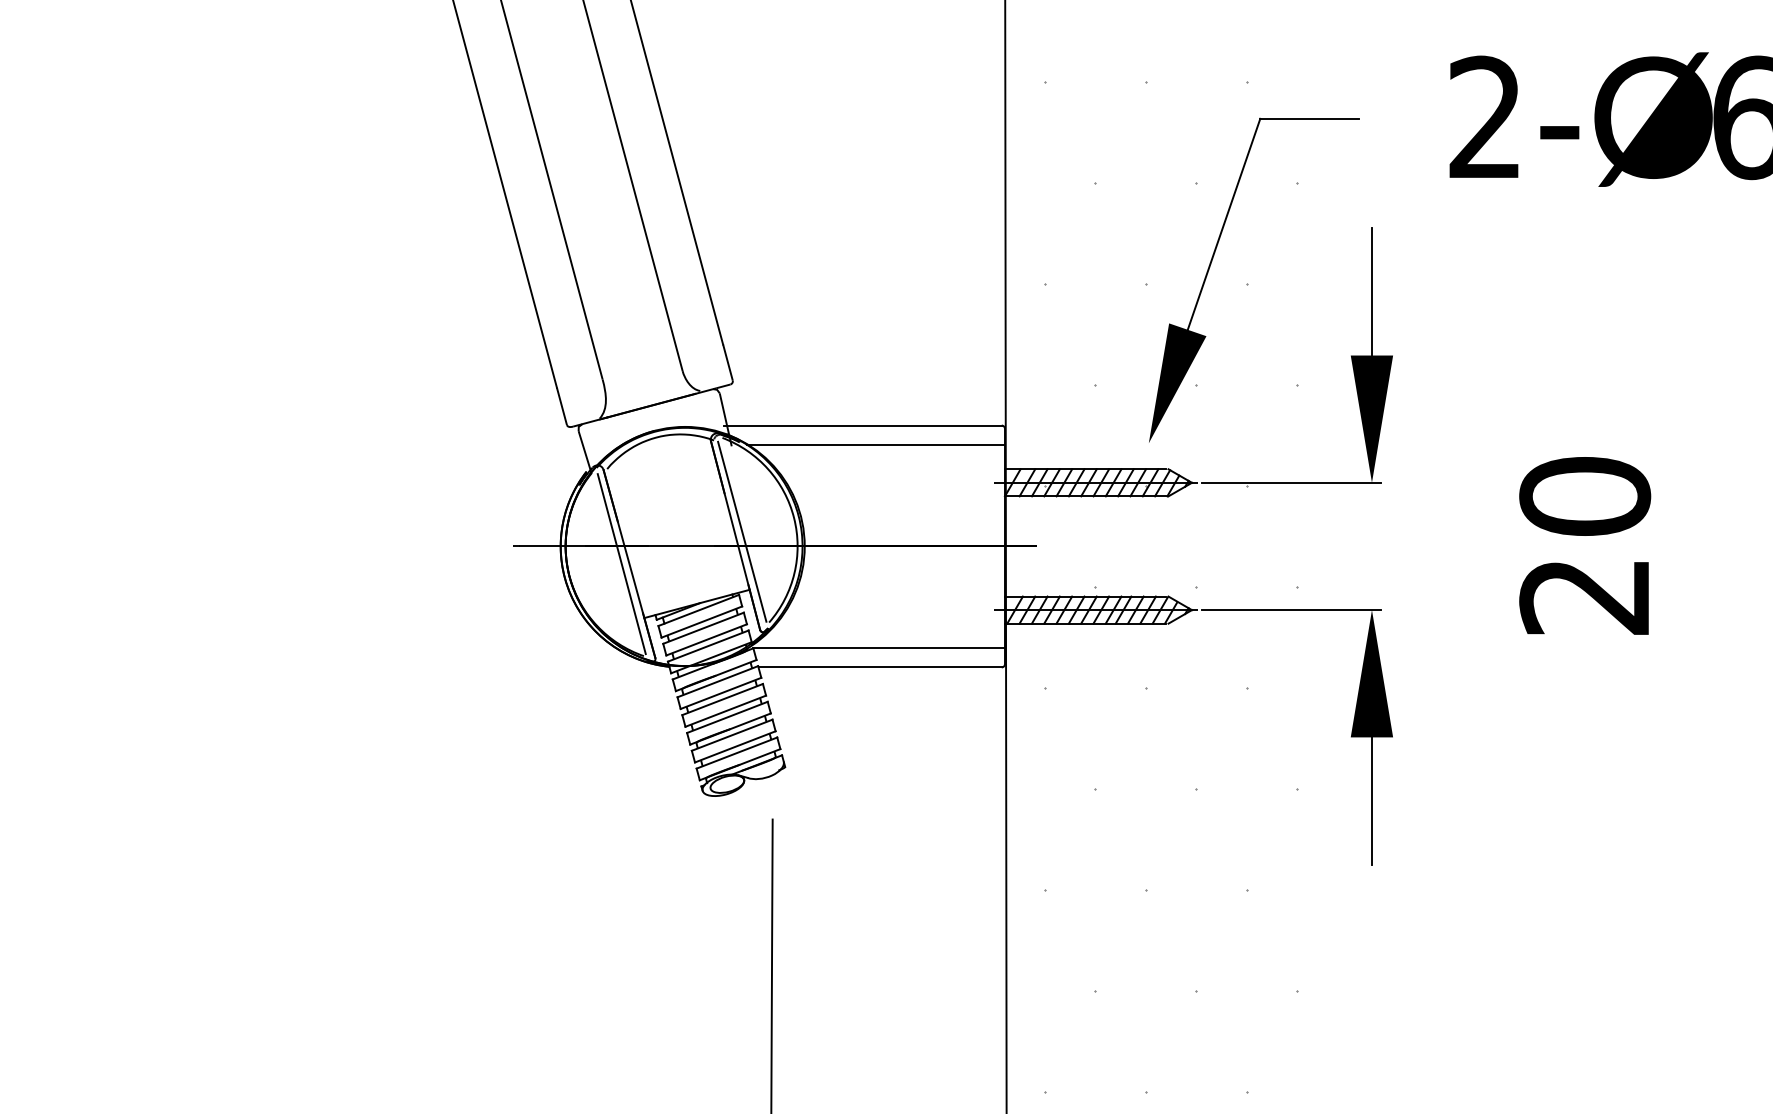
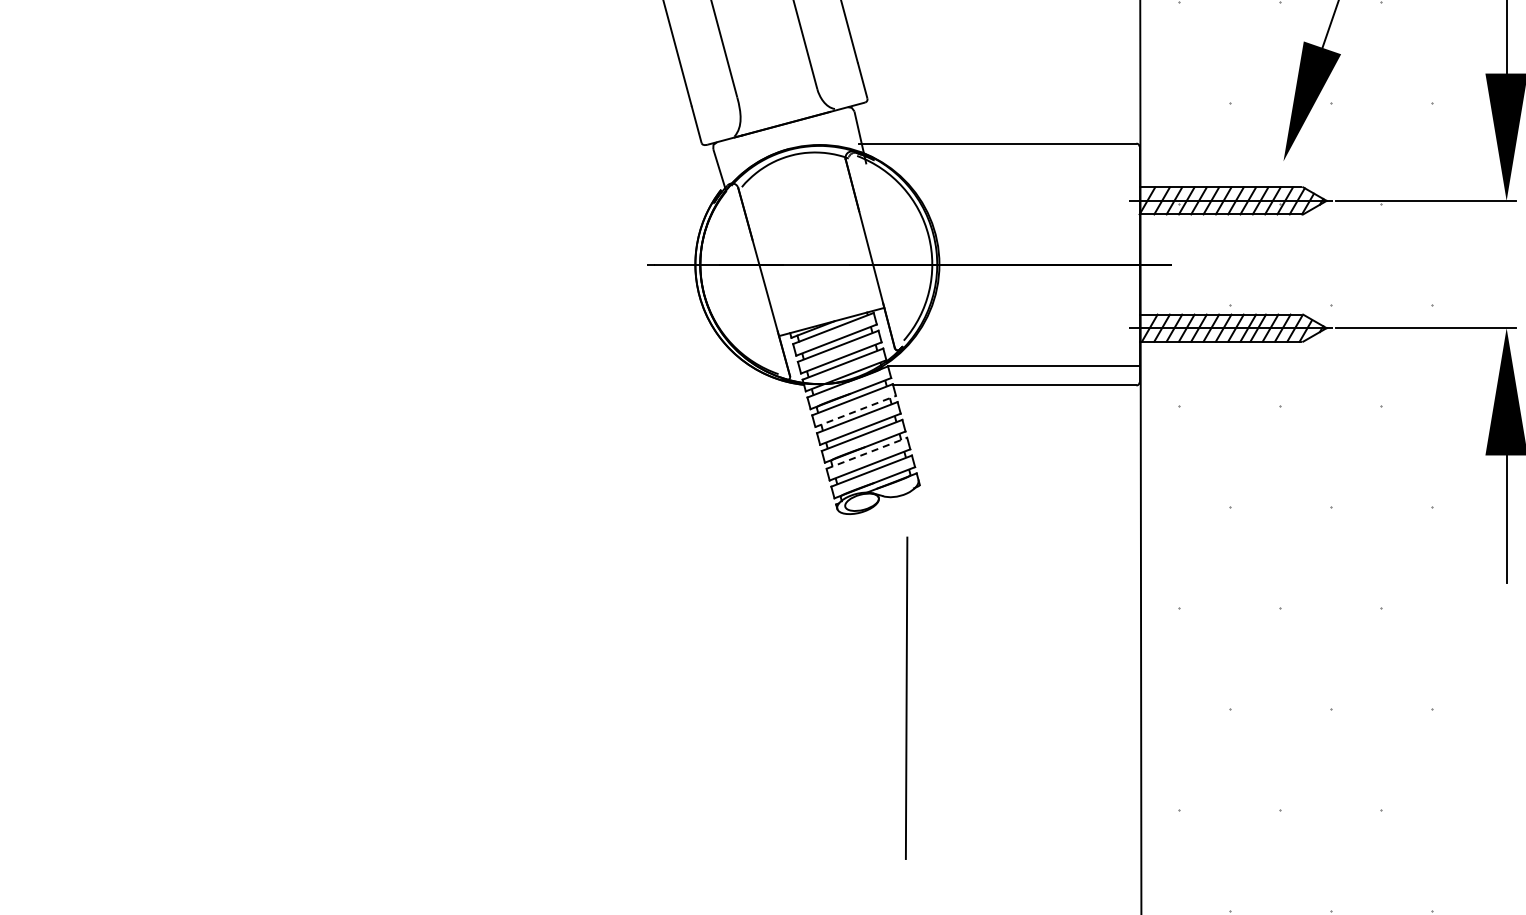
line: (875, 444) -> (1010, 162), removed
line: (742, 531) -> (877, 249), removed
line: (621, 564) -> (756, 282), removed
line: (721, 693) -> (856, 411), solid -> dashed
line: (732, 735) -> (867, 453), solid -> dashed

